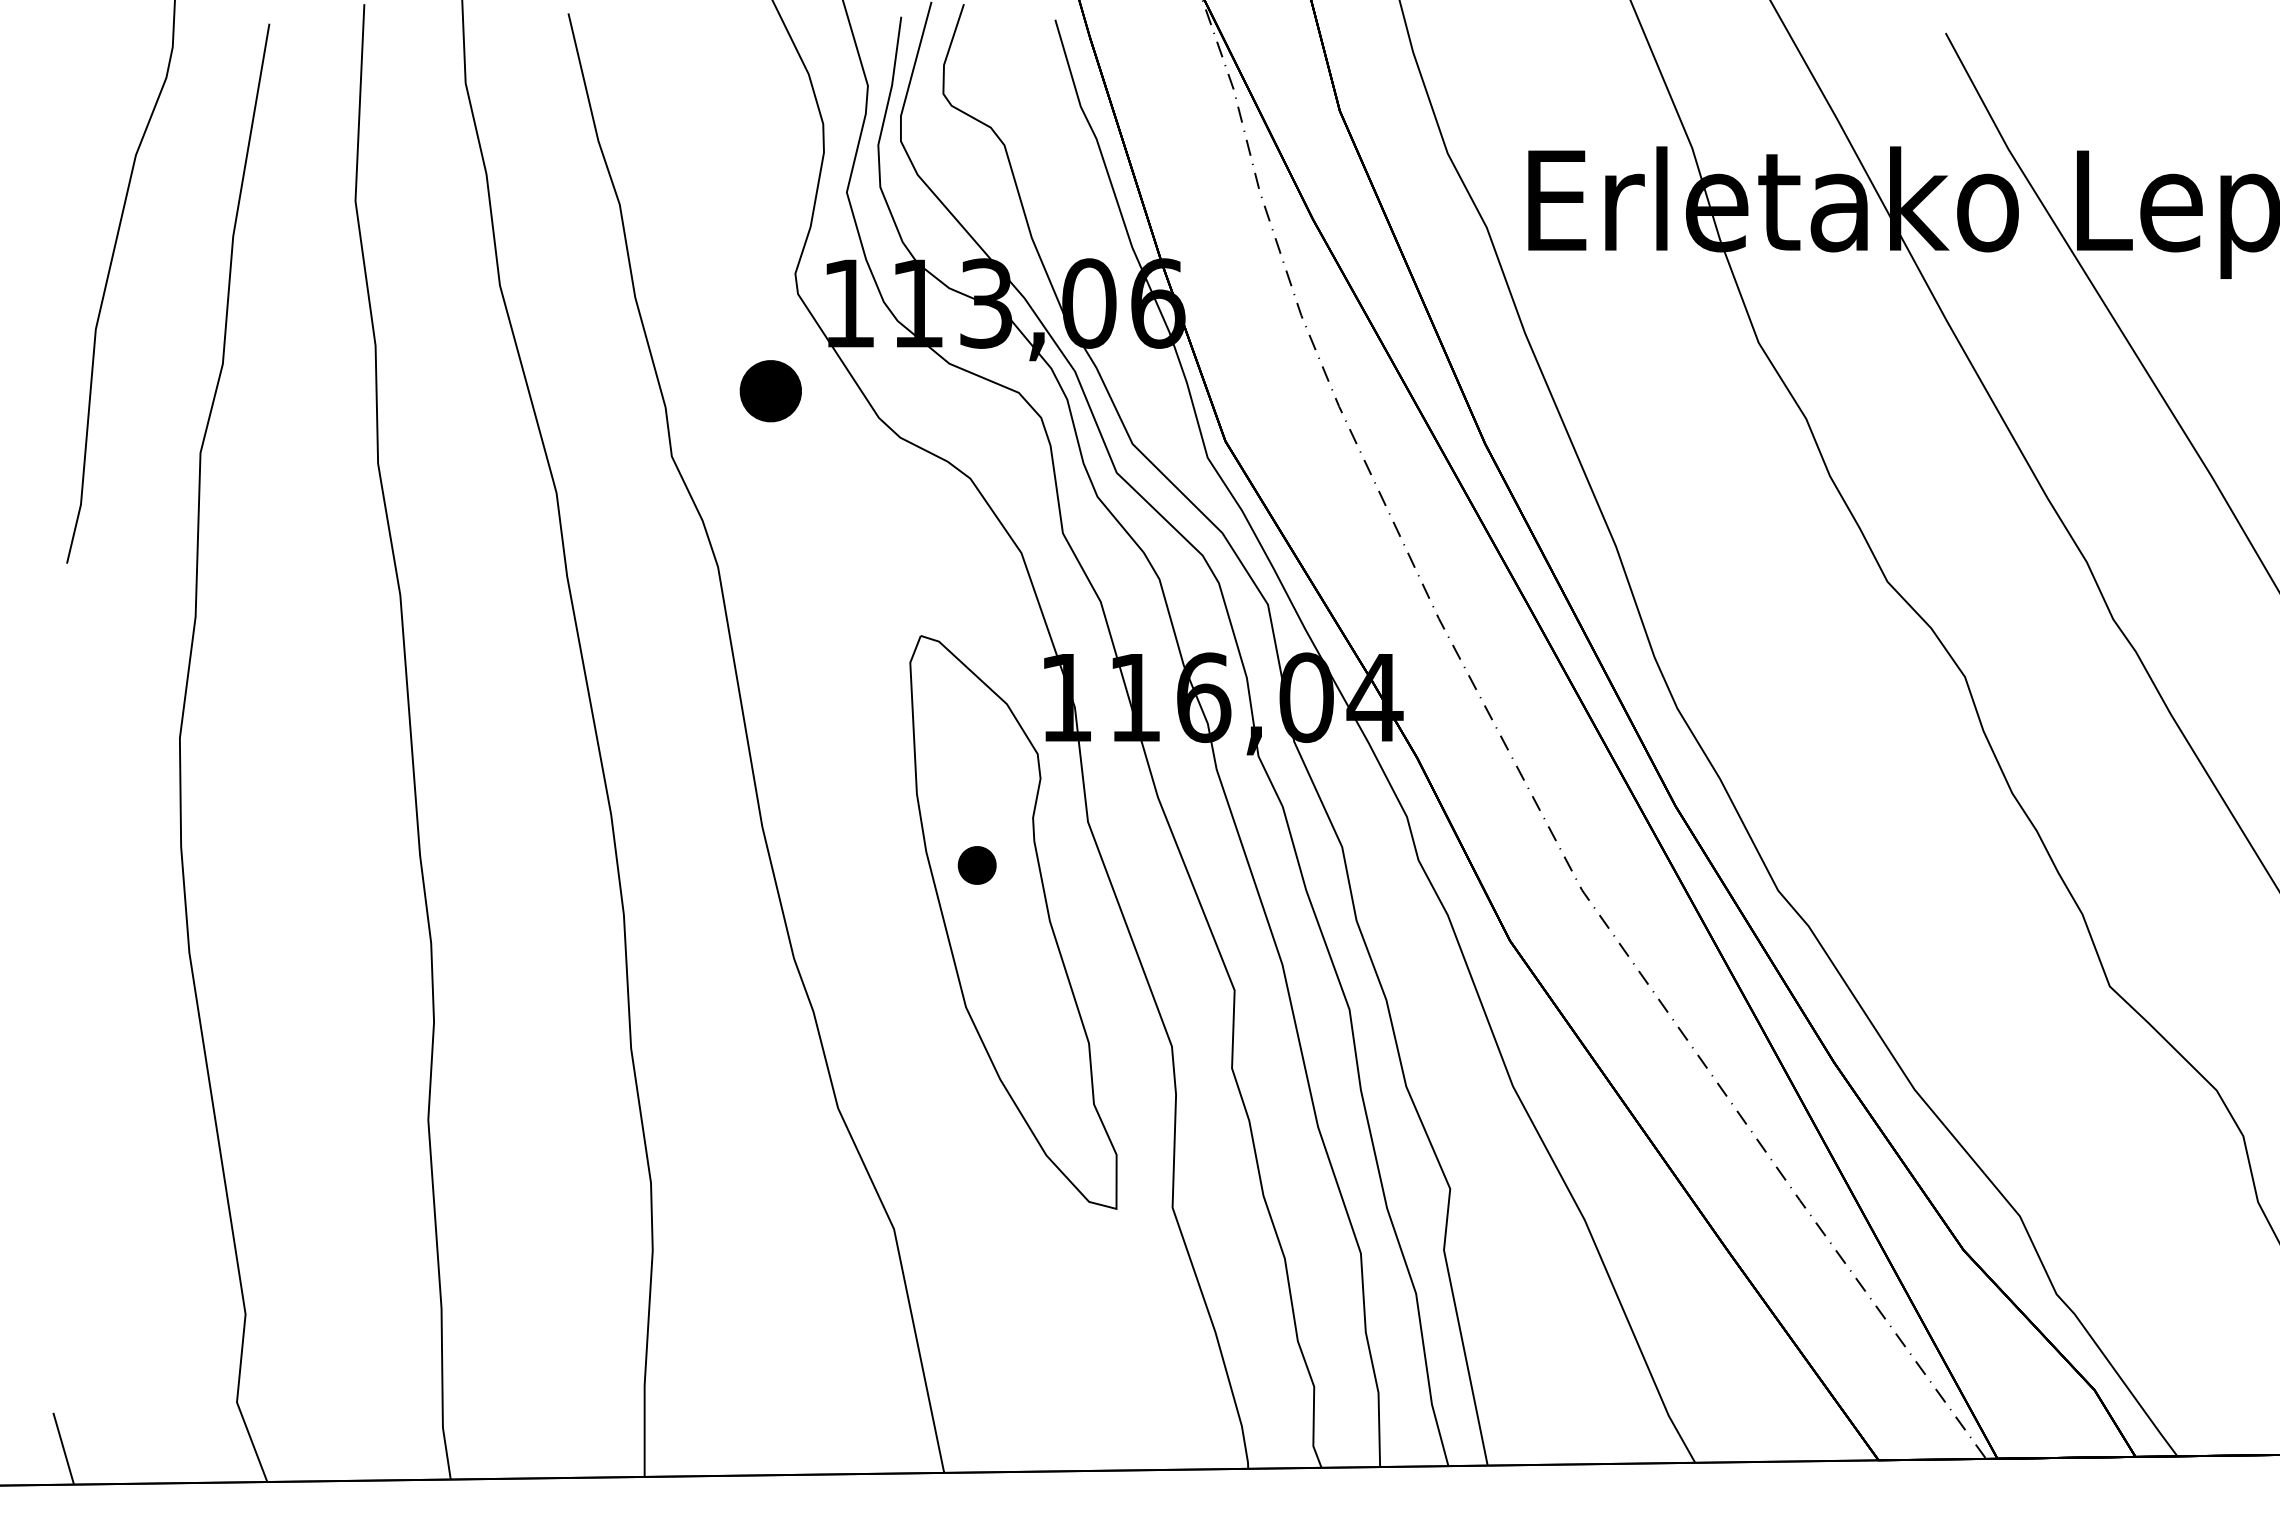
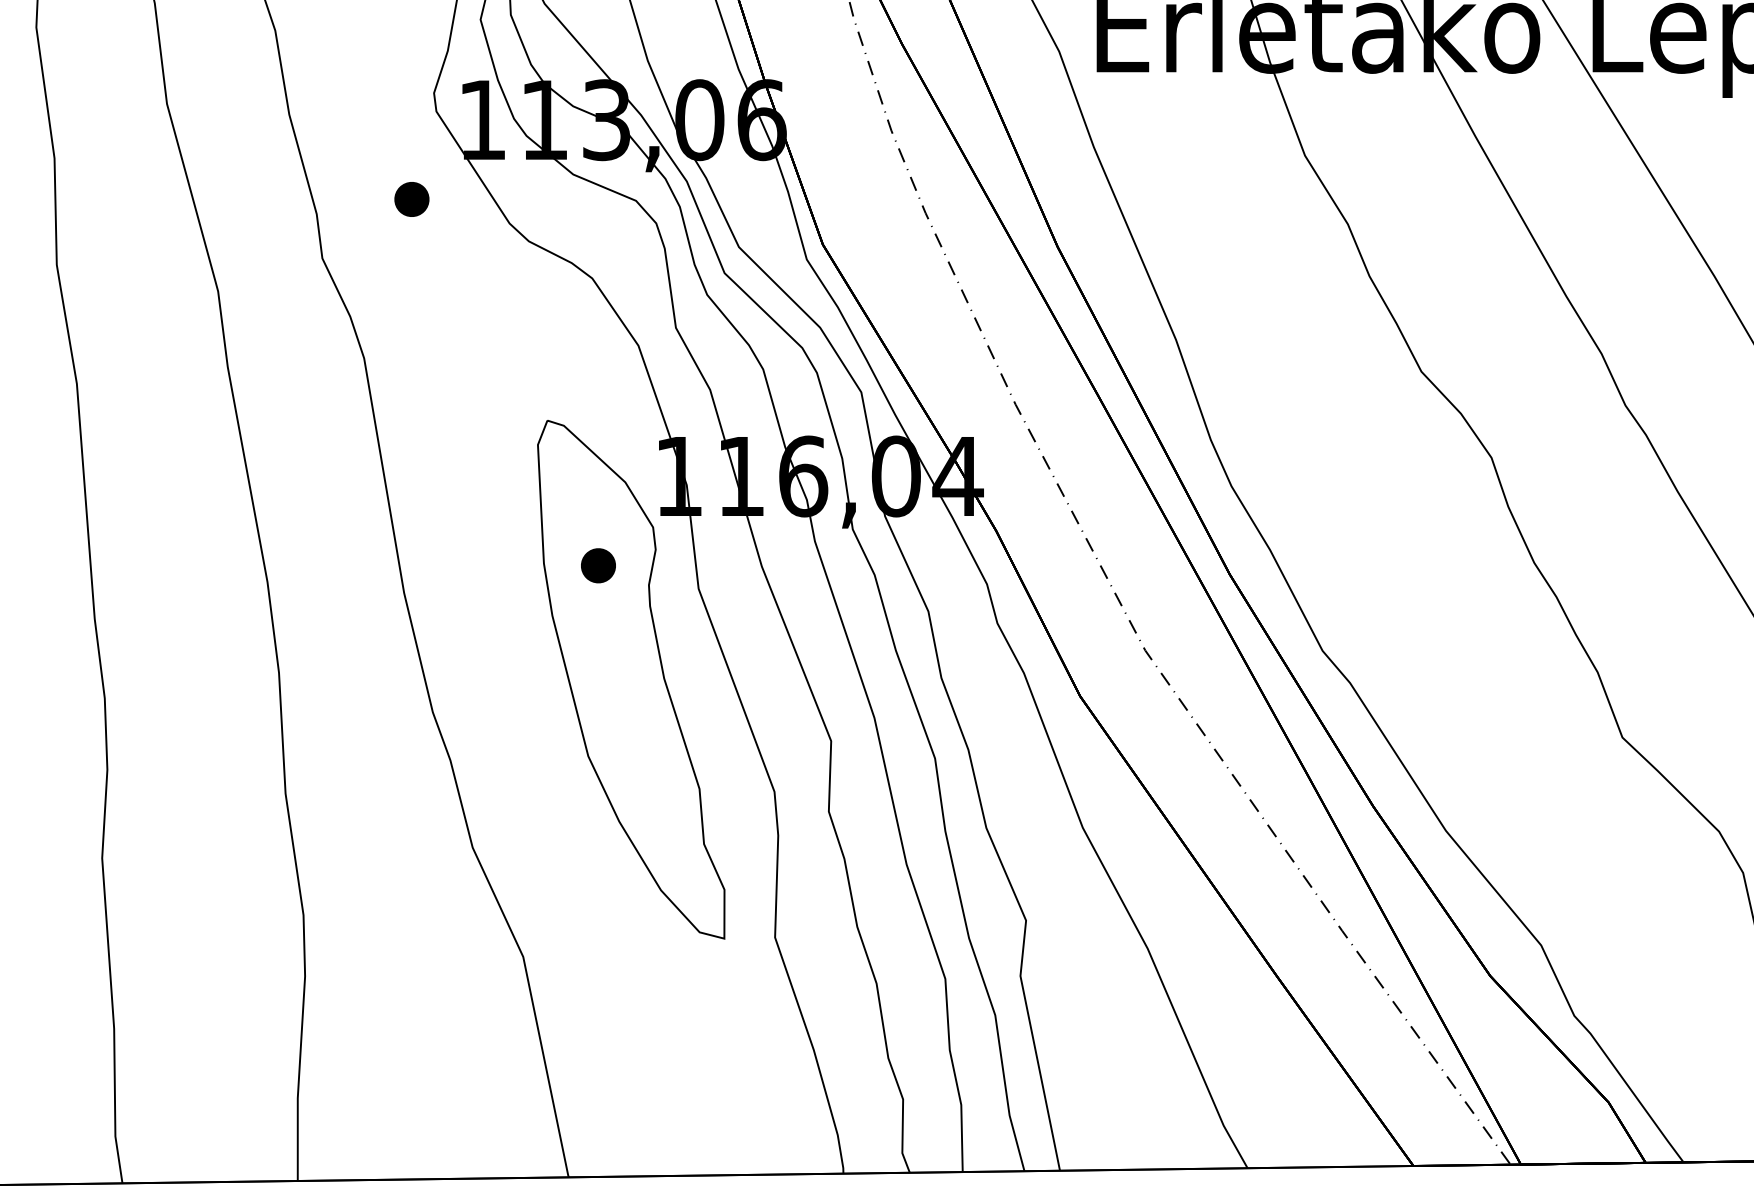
part: (770, 391) -> (411, 199), size x0.62
part: (976, 865) -> (597, 565), moved

